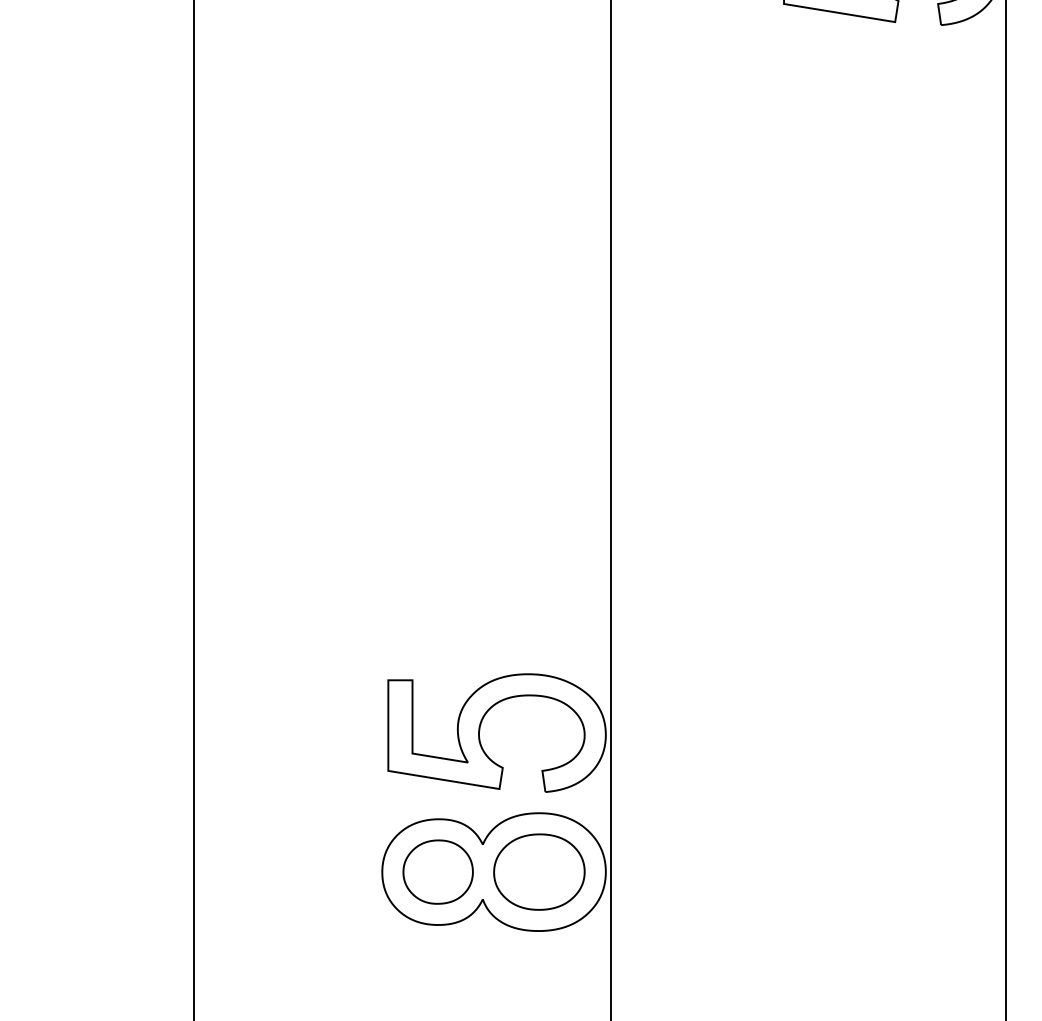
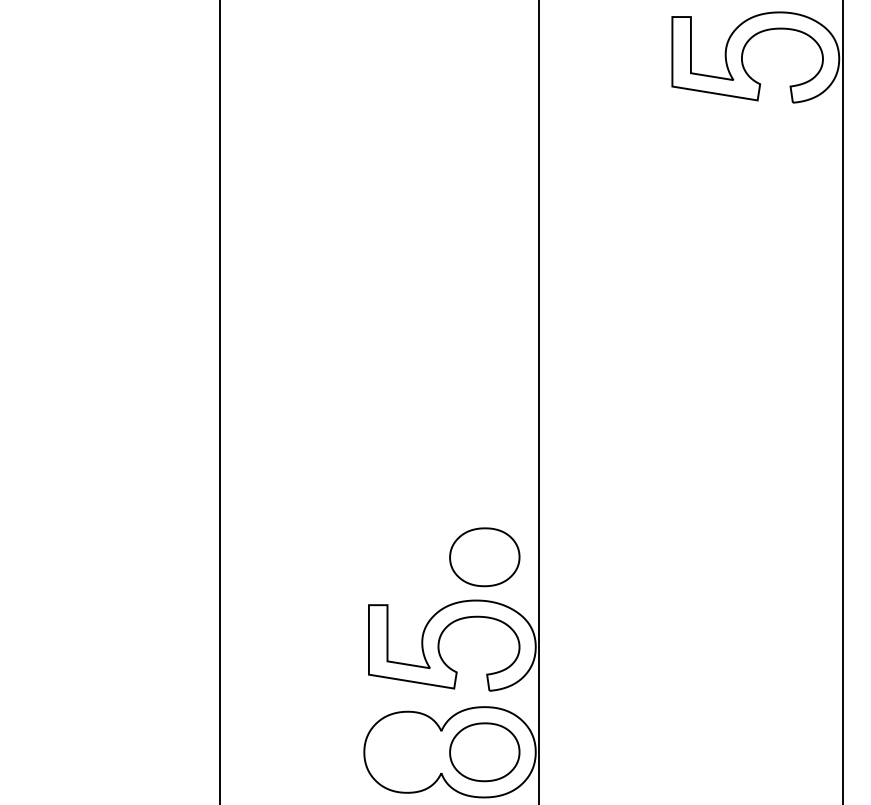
part: (538, 618) -> (484, 557), added
part: (437, 872) -> (406, 752), removed

